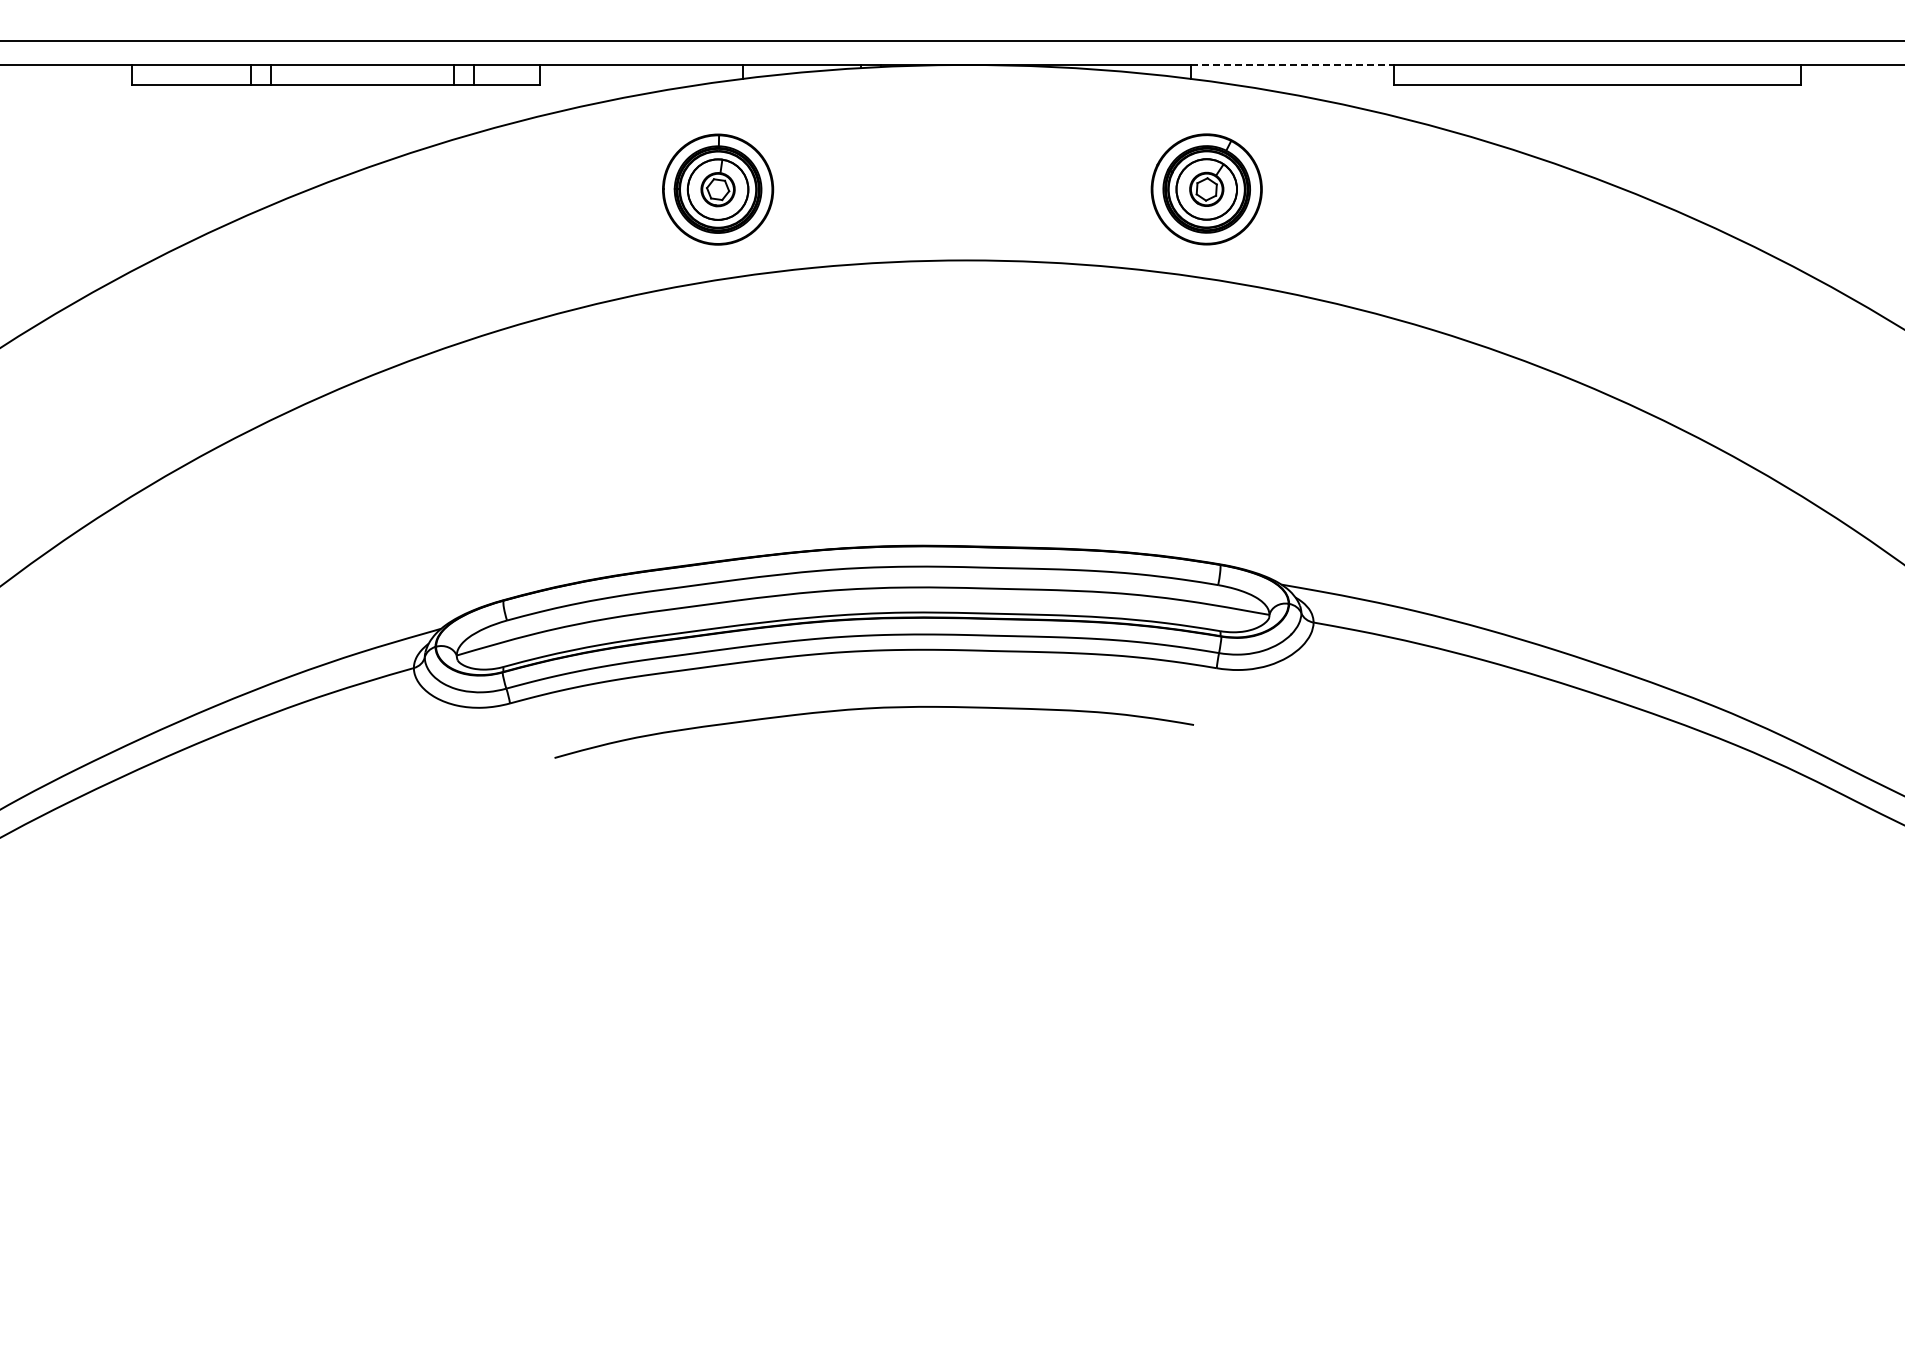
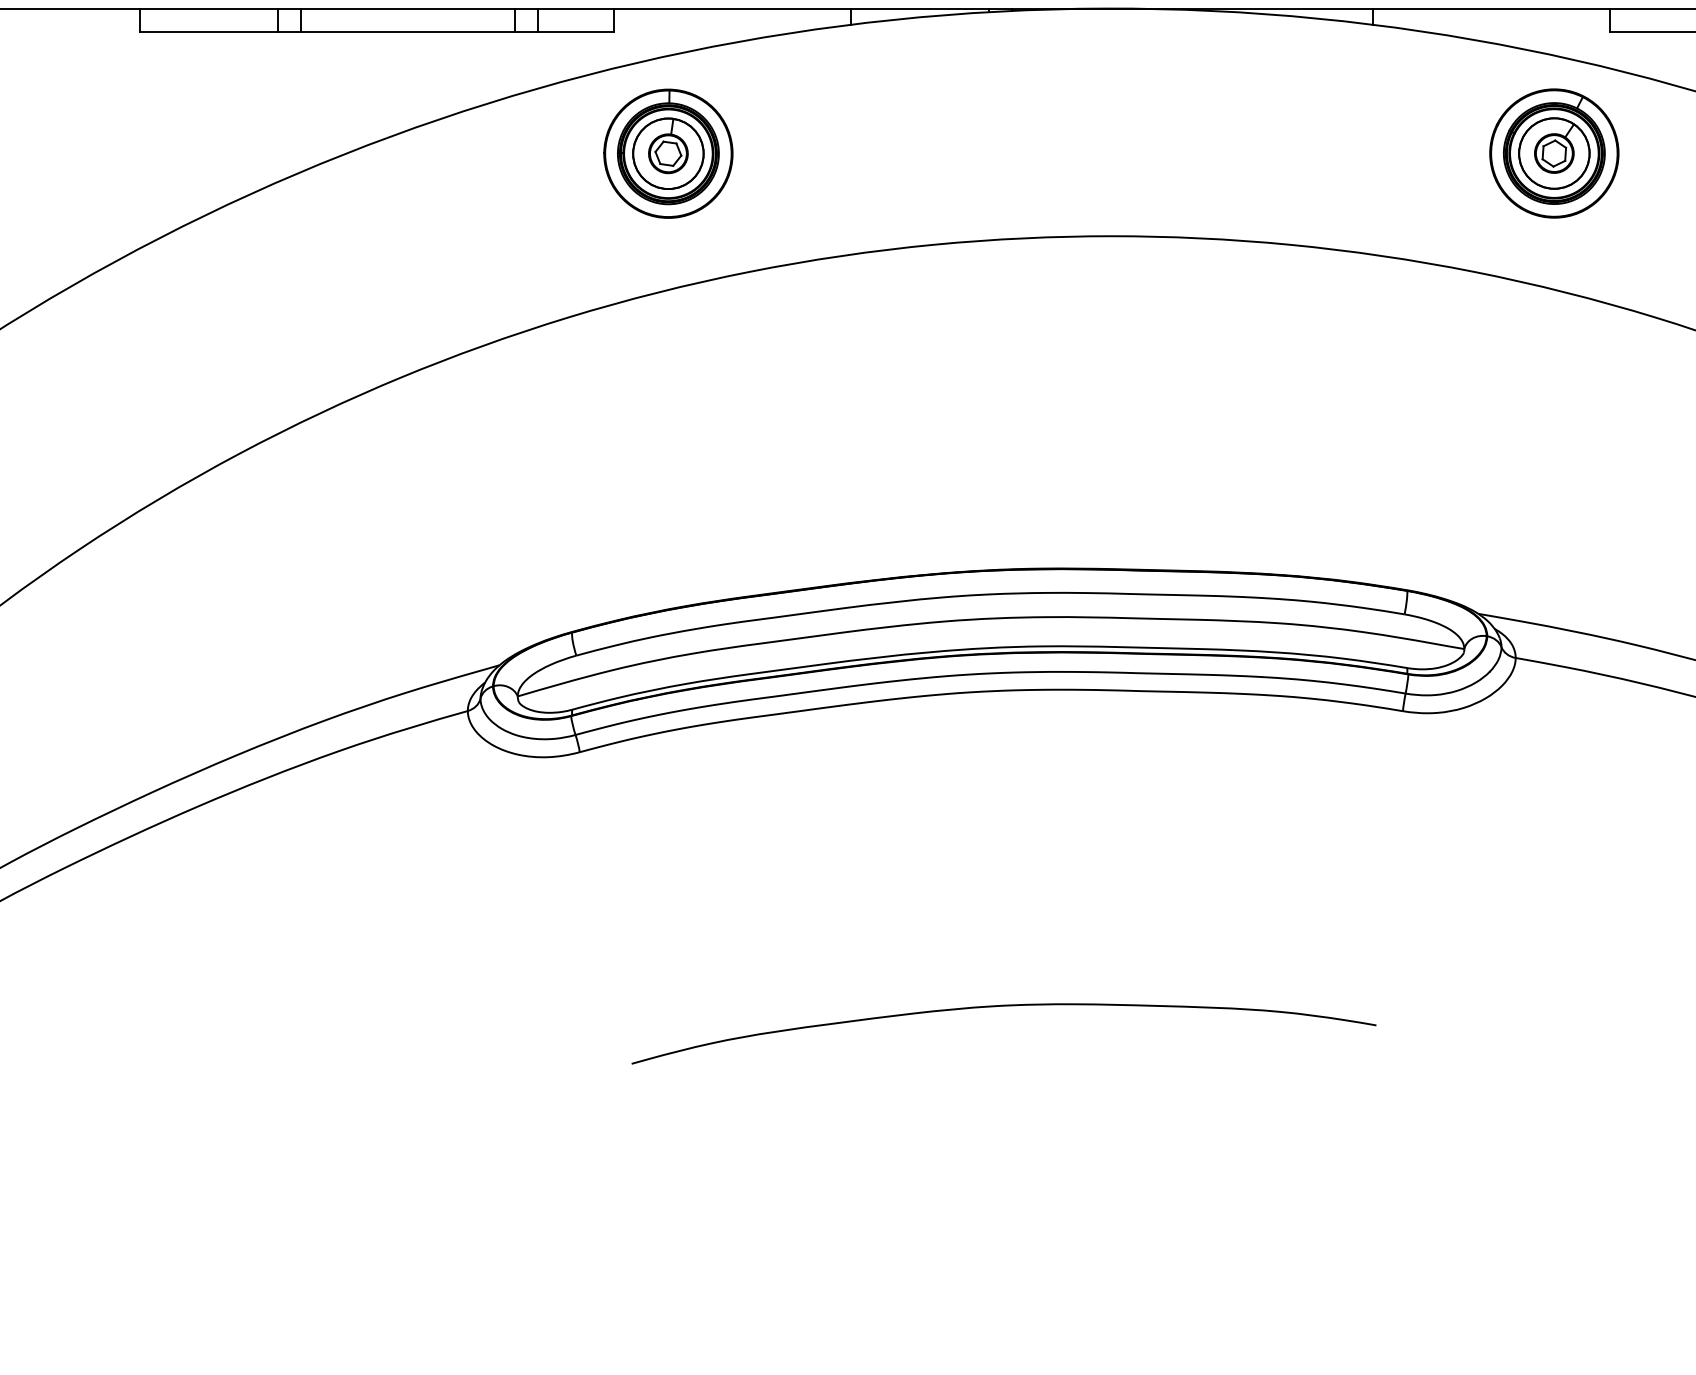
line: (1292, 64) -> (1491, 8), dashed -> solid
part: (718, 189) -> (668, 153), moved
part: (1206, 189) -> (1554, 153), moved
curve: (872, 709) -> (1001, 1007), moved

